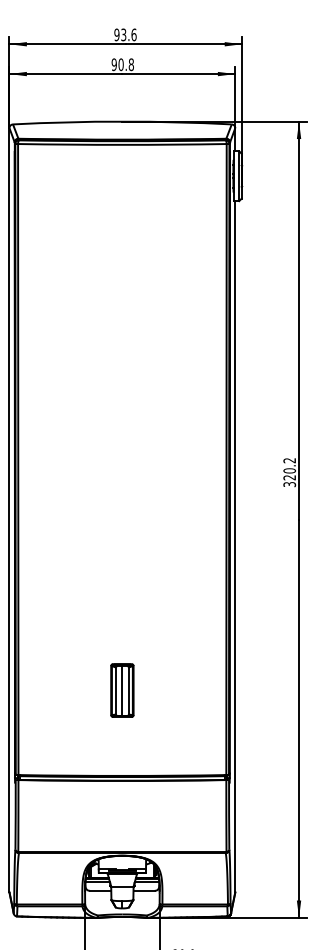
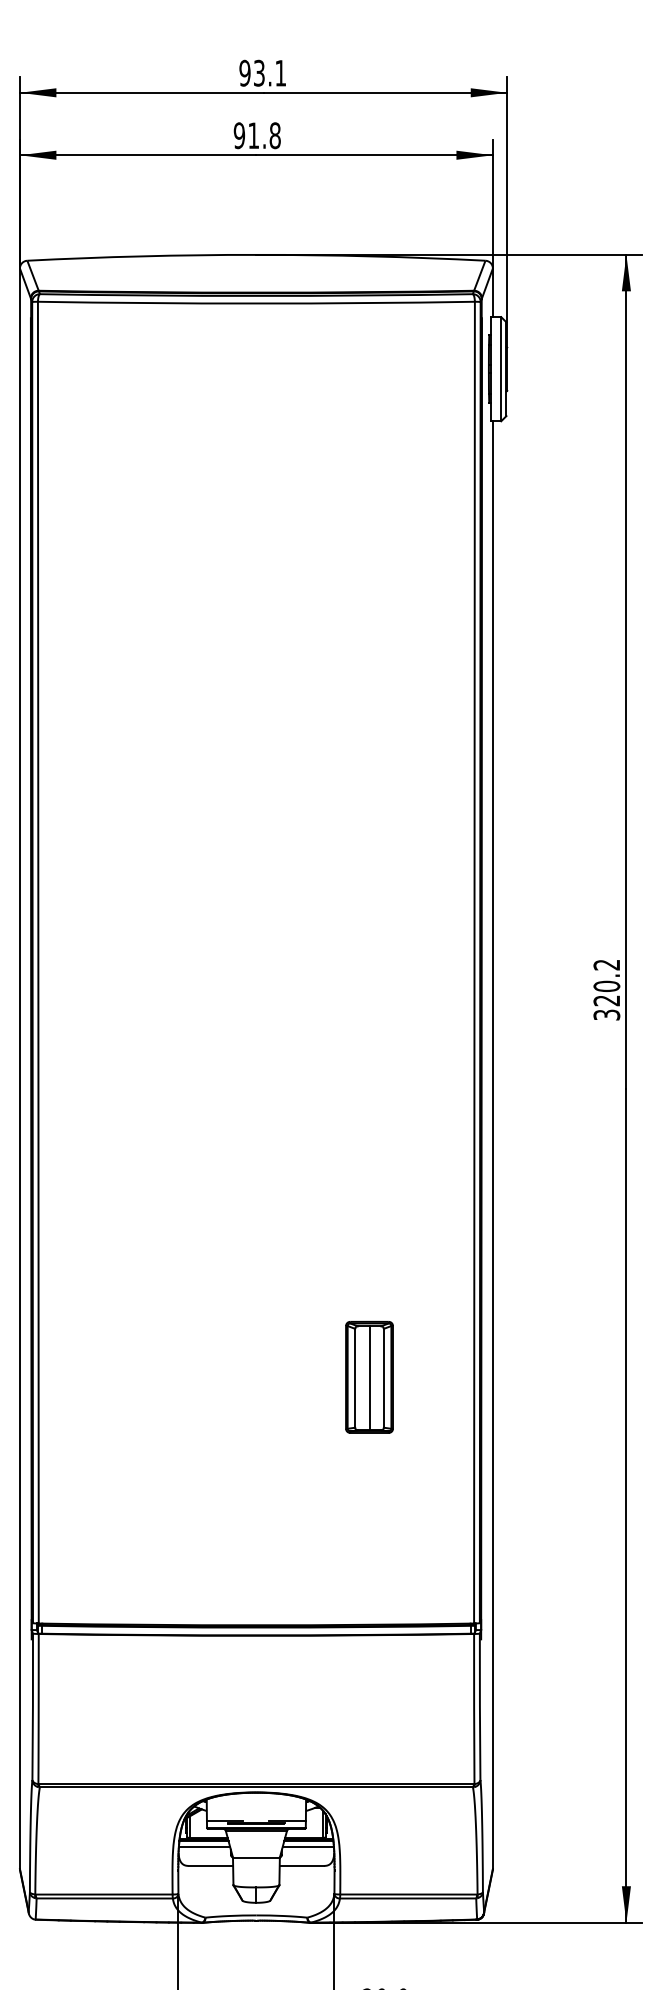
text: (133, 34) -> (279, 72), 93.6 -> 93.1
text: (120, 64) -> (252, 135), 90.8 -> 91.8
part: (122, 690) -> (369, 1377), moved

